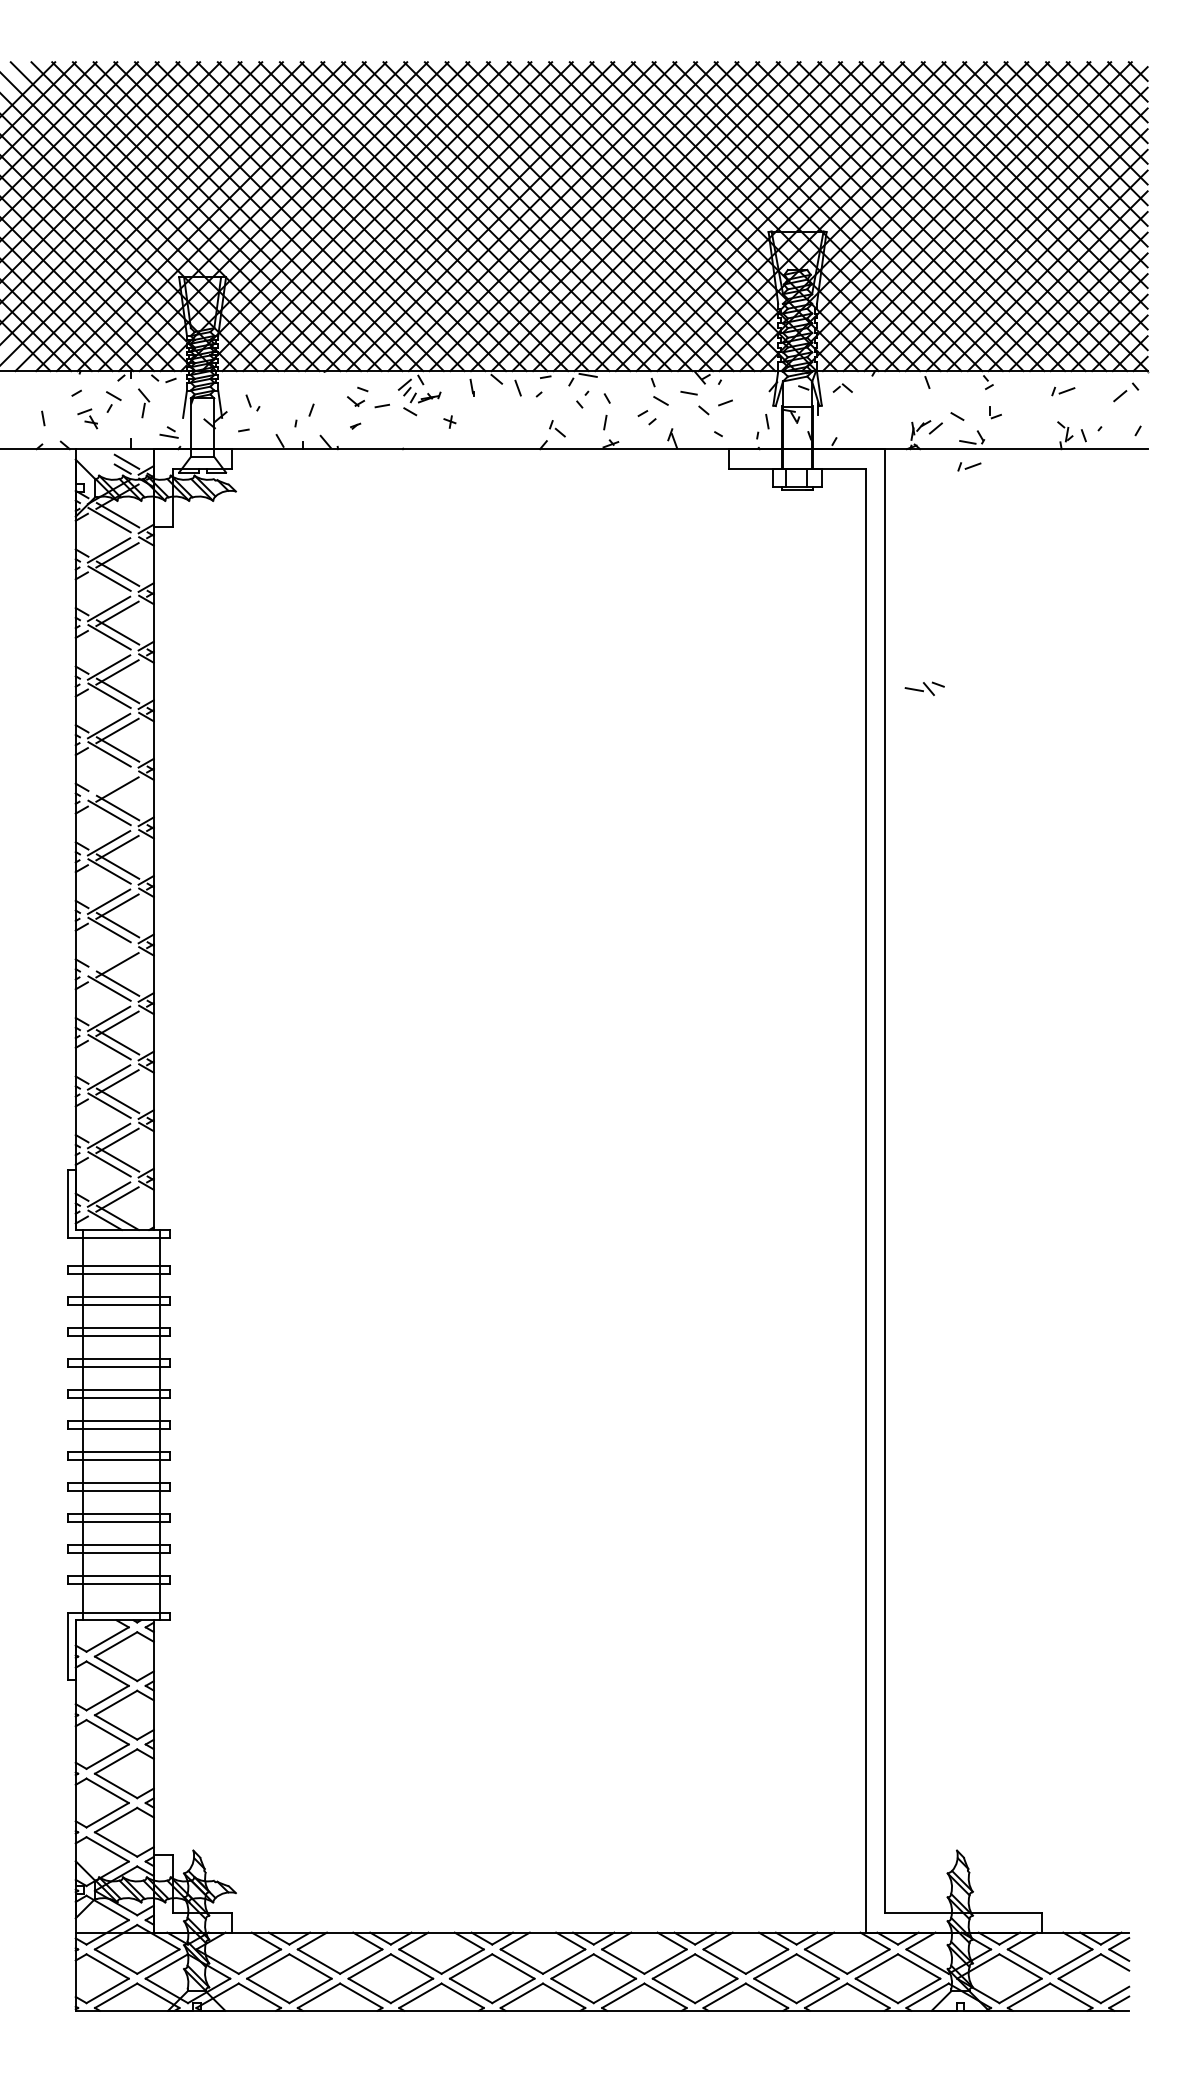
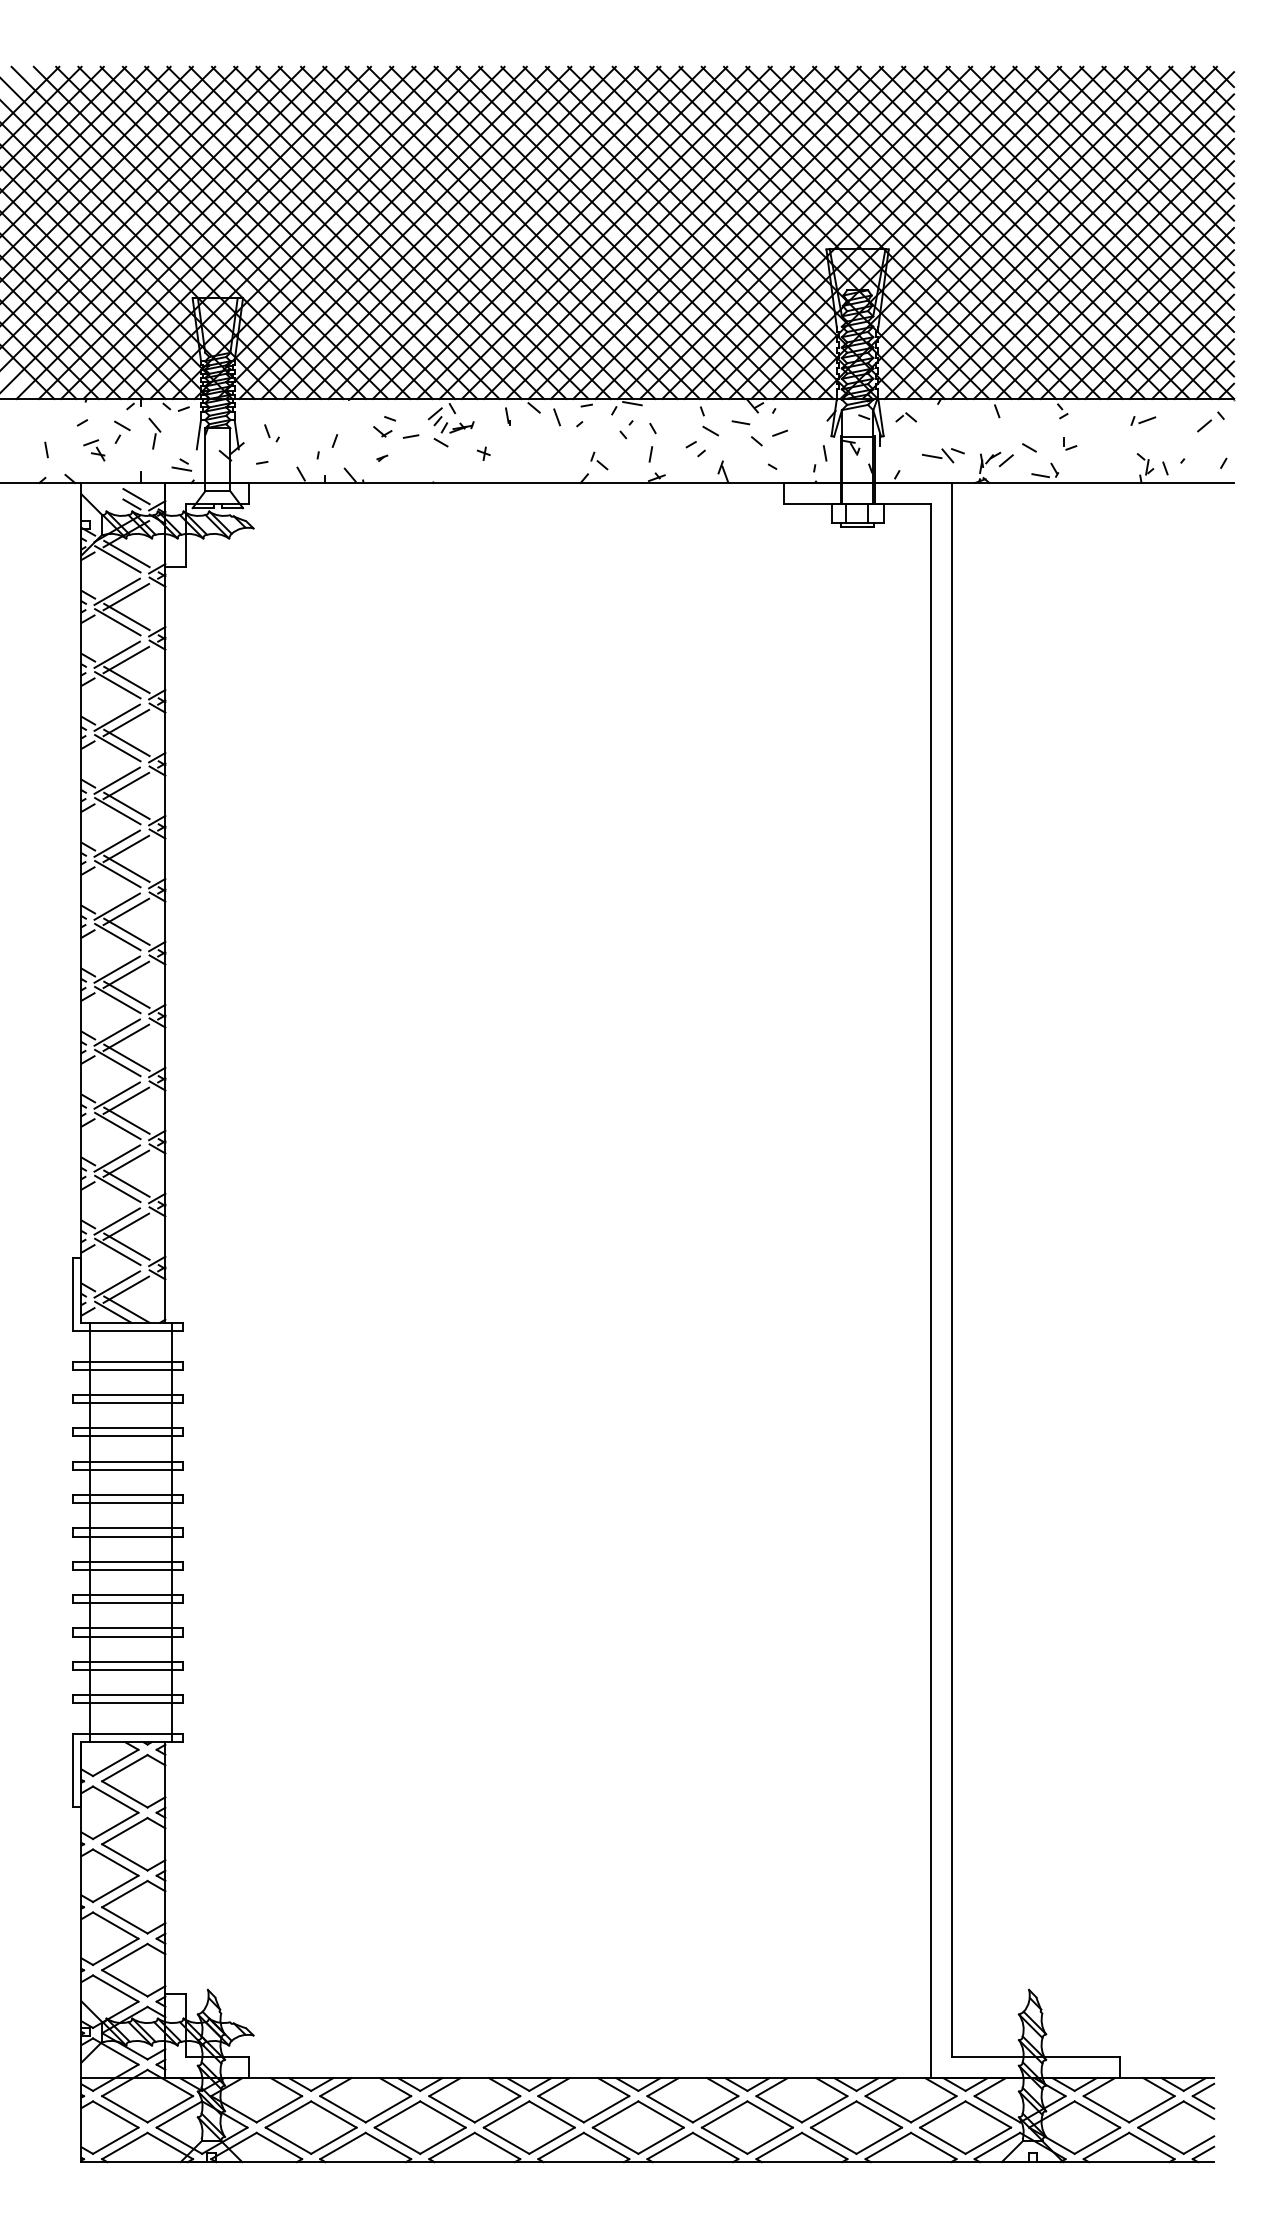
part: (969, 466) -> (1042, 501), removed
part: (924, 688) -> (943, 455), moved
line: (108, 784) -> (116, 843), added
line: (108, 960) -> (116, 1032), added

